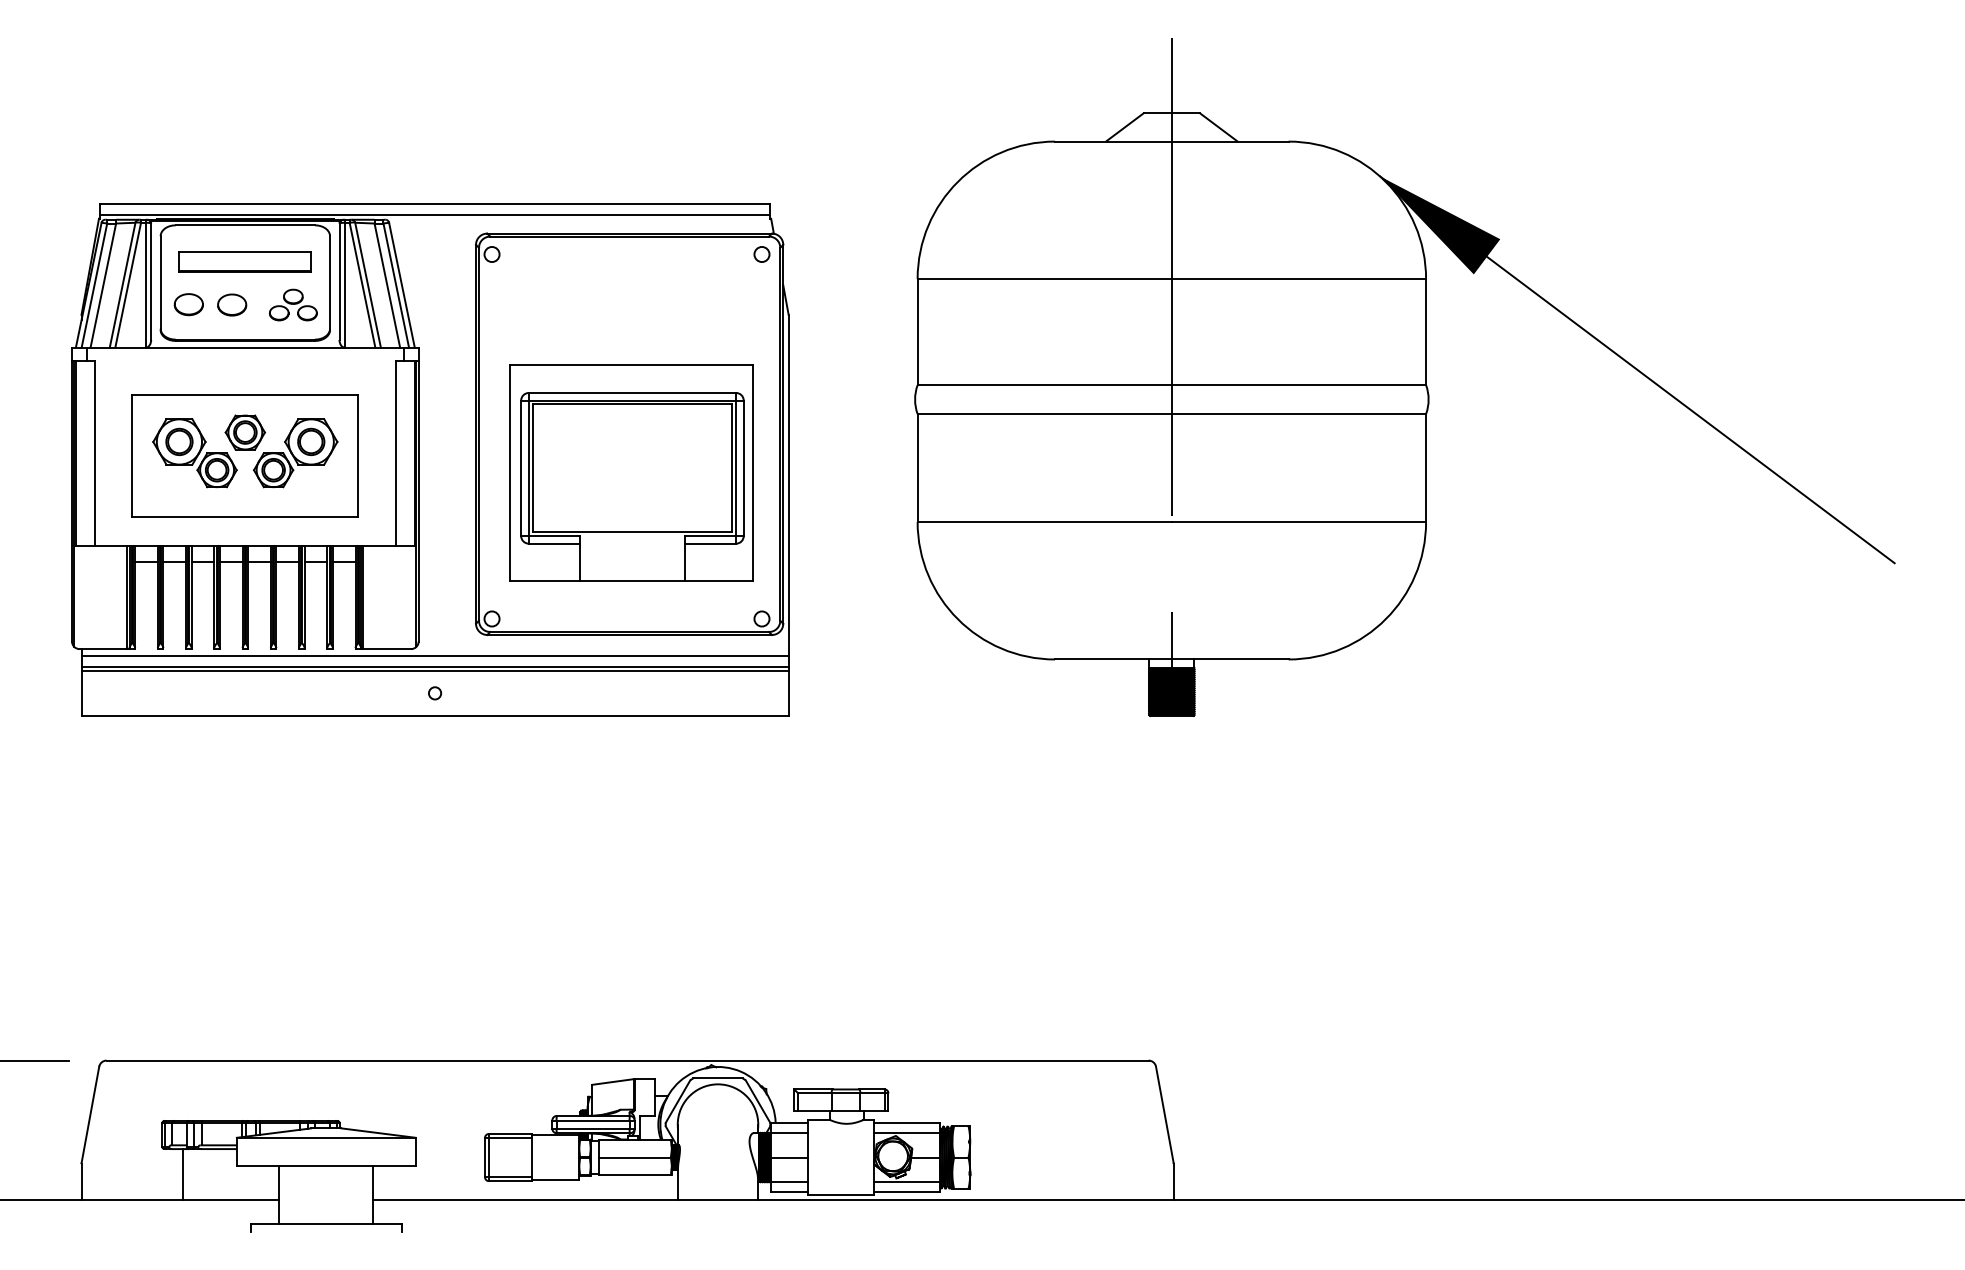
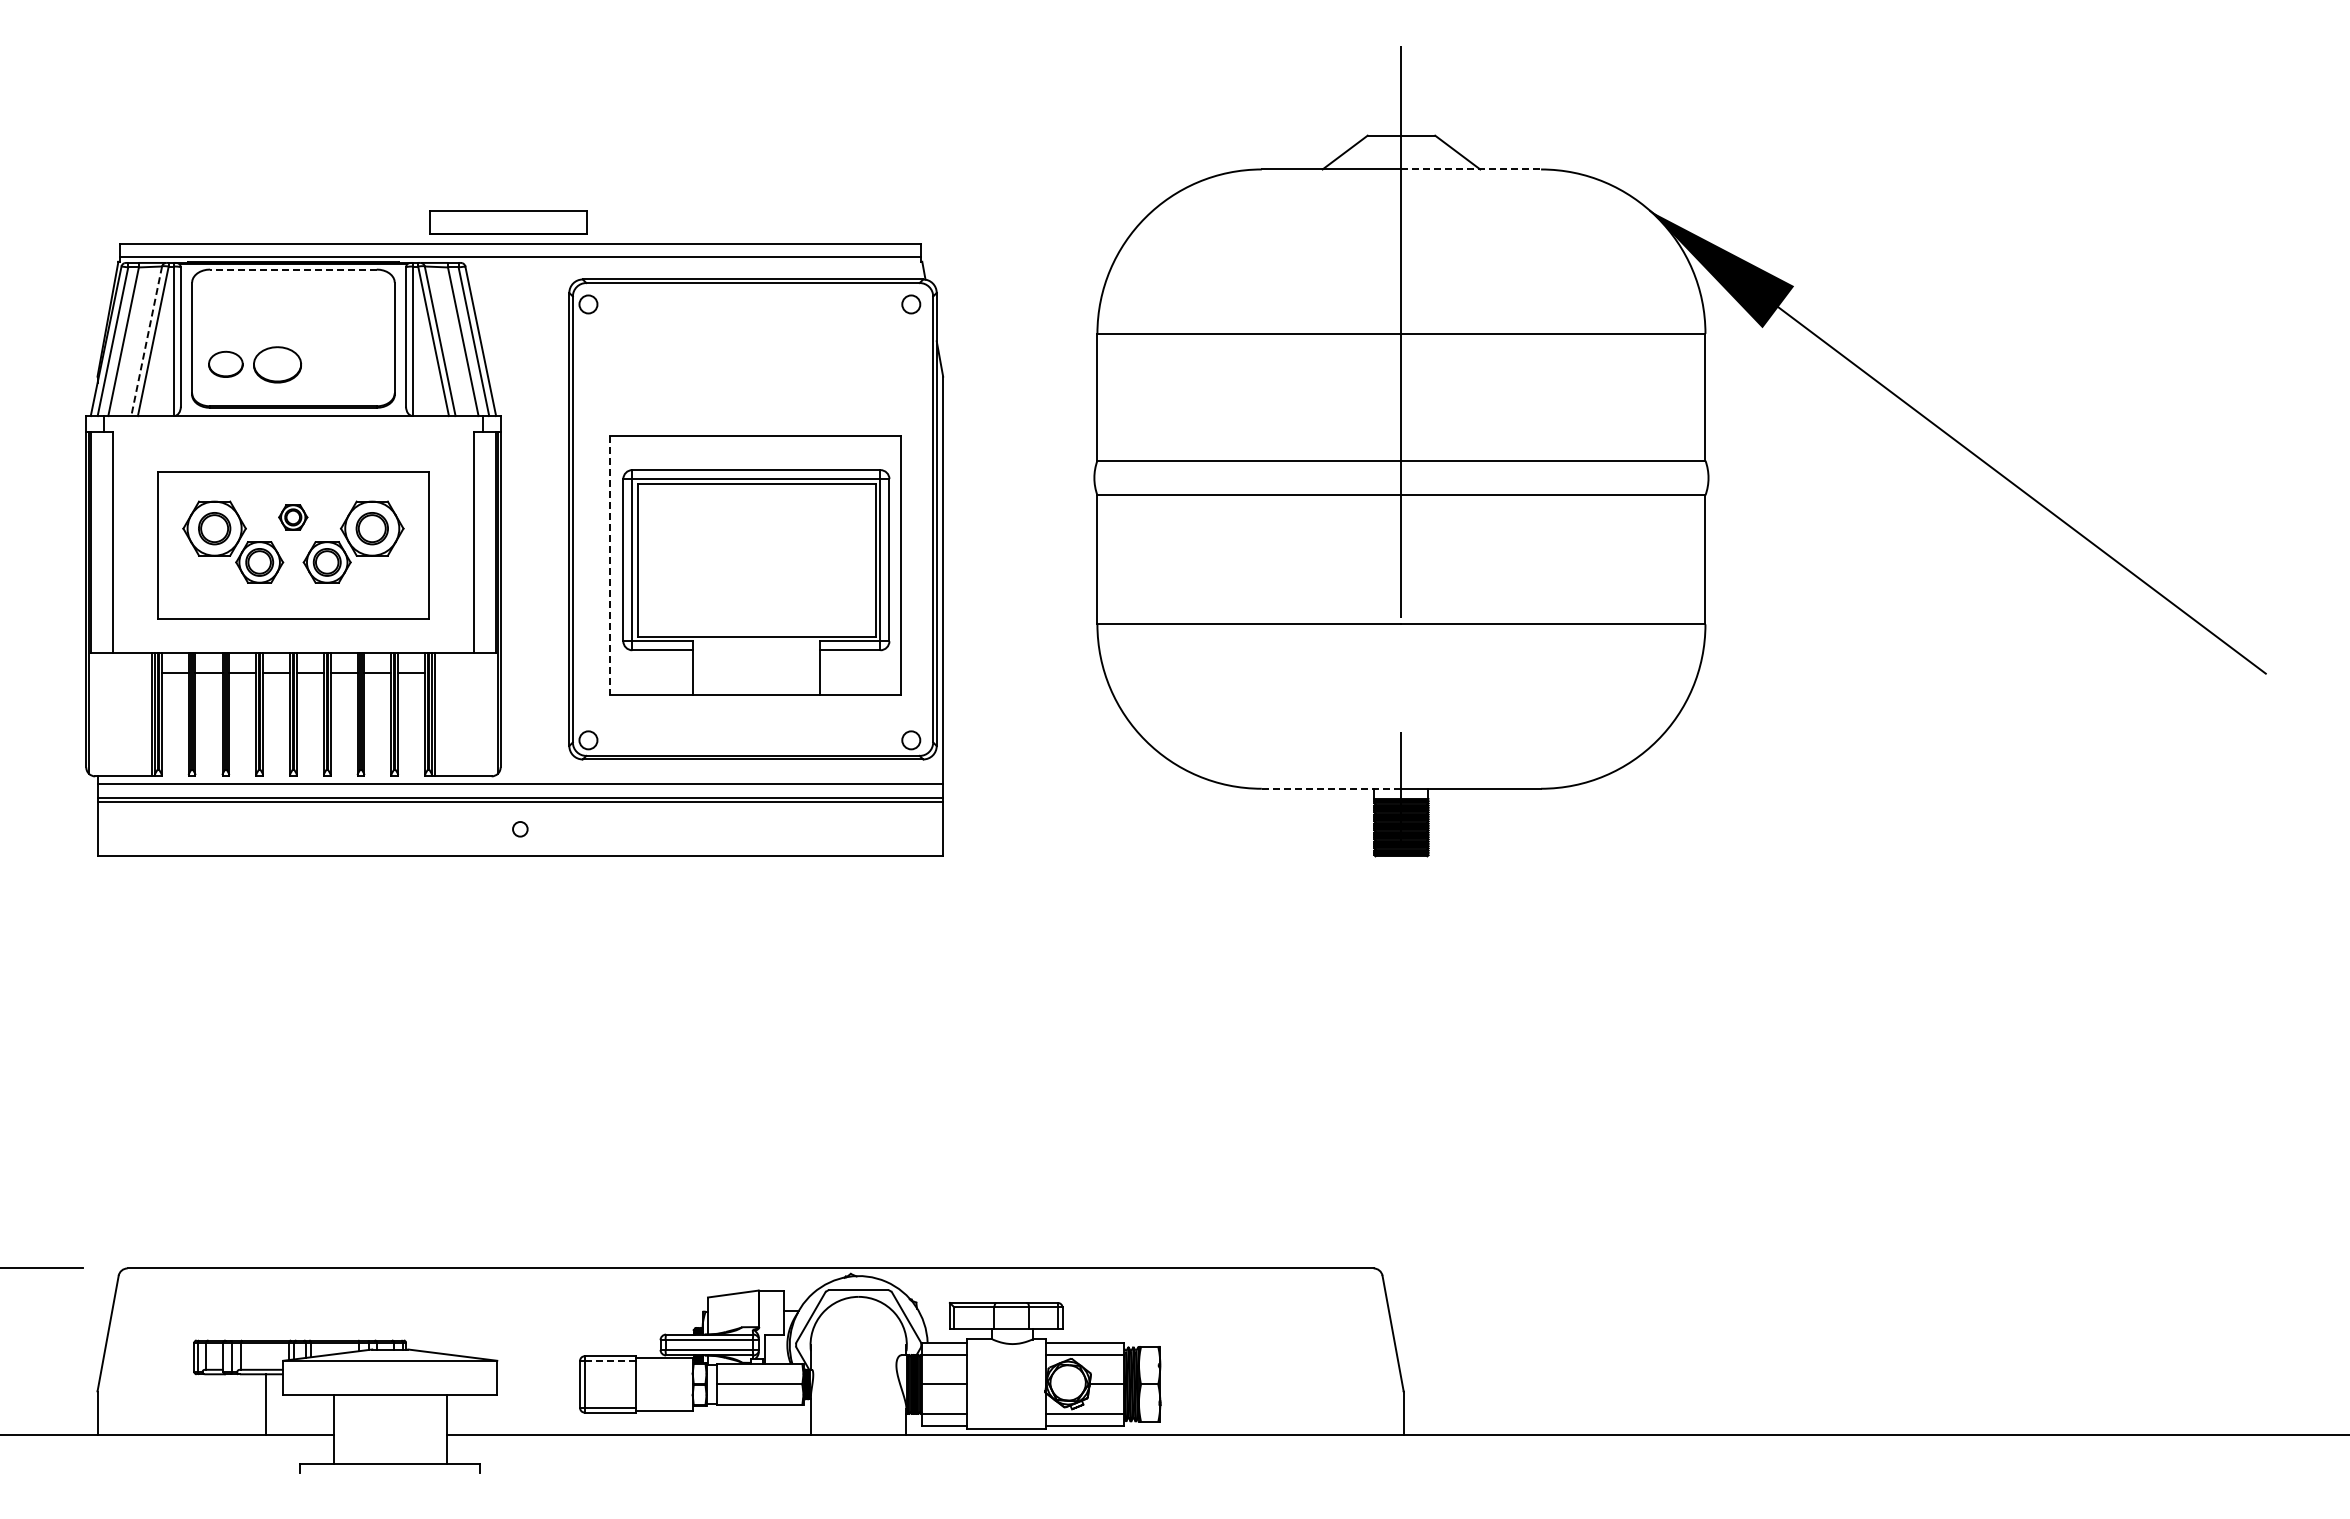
line: (1230, 141) -> (1471, 169), solid -> dashed
line: (244, 225) -> (292, 269), solid -> dashed
part: (245, 262) -> (508, 222), moved
line: (122, 285) -> (146, 341), solid -> dashed
part: (232, 304) -> (277, 364), size x1.4
part: (293, 304) -> (350, 364), removed
part: (244, 432) -> (292, 517), size x0.6
line: (510, 473) -> (610, 566), solid -> dashed
line: (1113, 659) -> (1331, 788), solid -> dashed
line: (510, 1137) -> (610, 1360), solid -> dashed
line: (183, 1174) -> (266, 1404), moved

